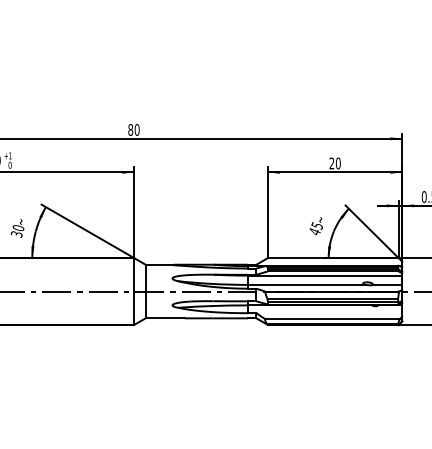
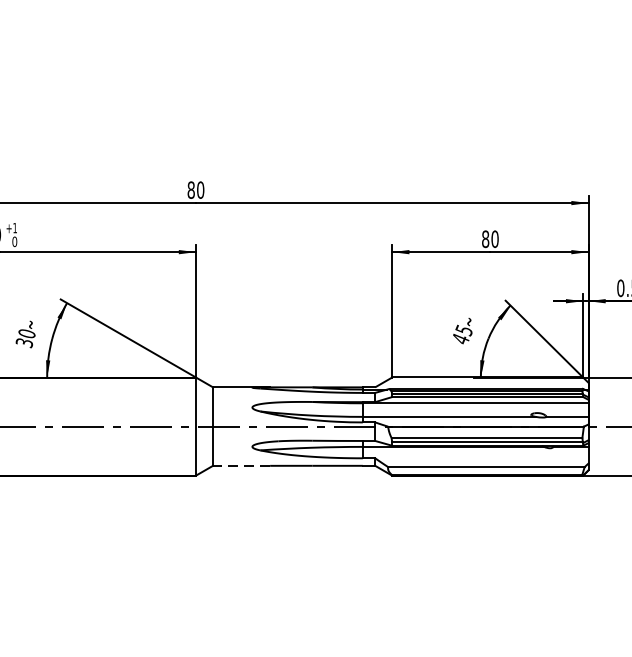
text: (331, 163) -> (485, 239), 20 -> 80
line: (165, 318) -> (242, 466), solid -> dashed

